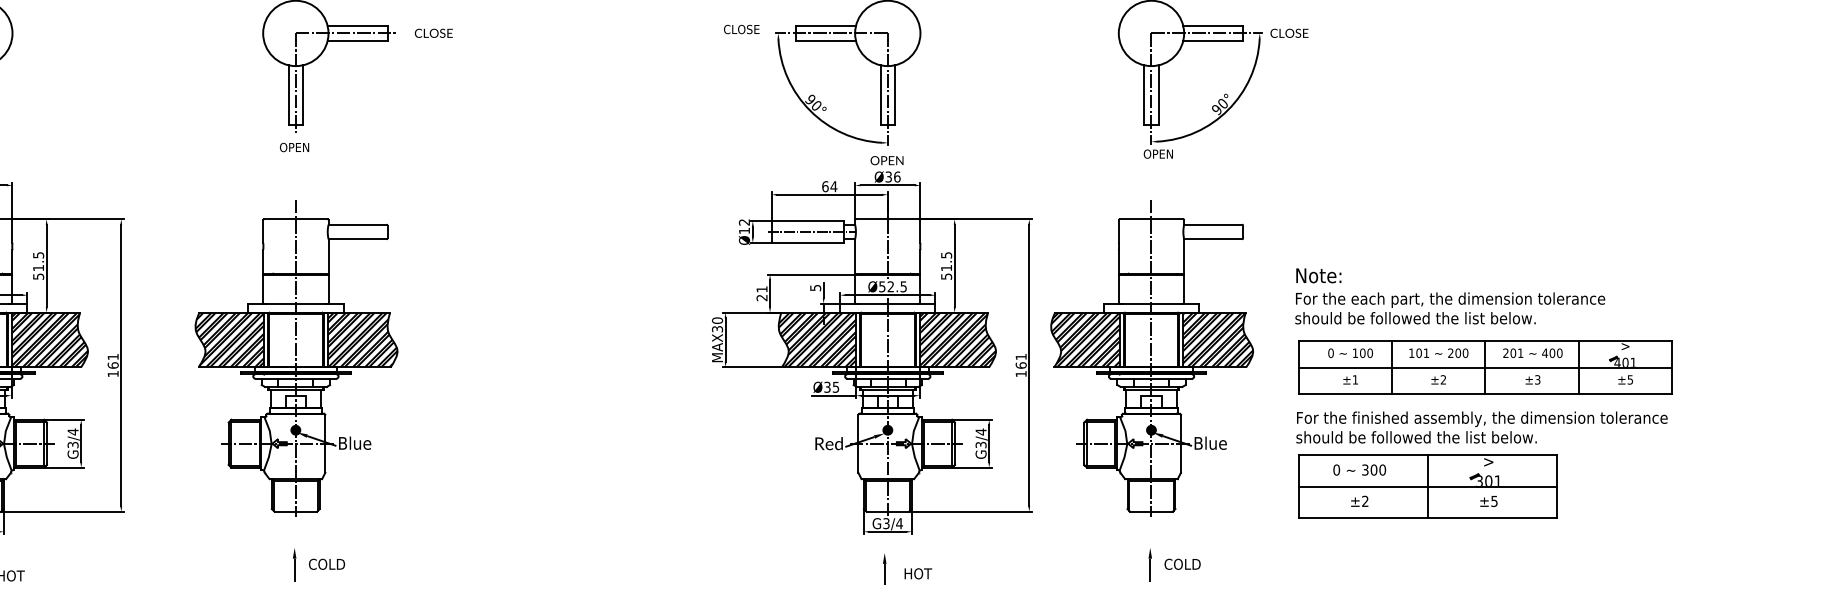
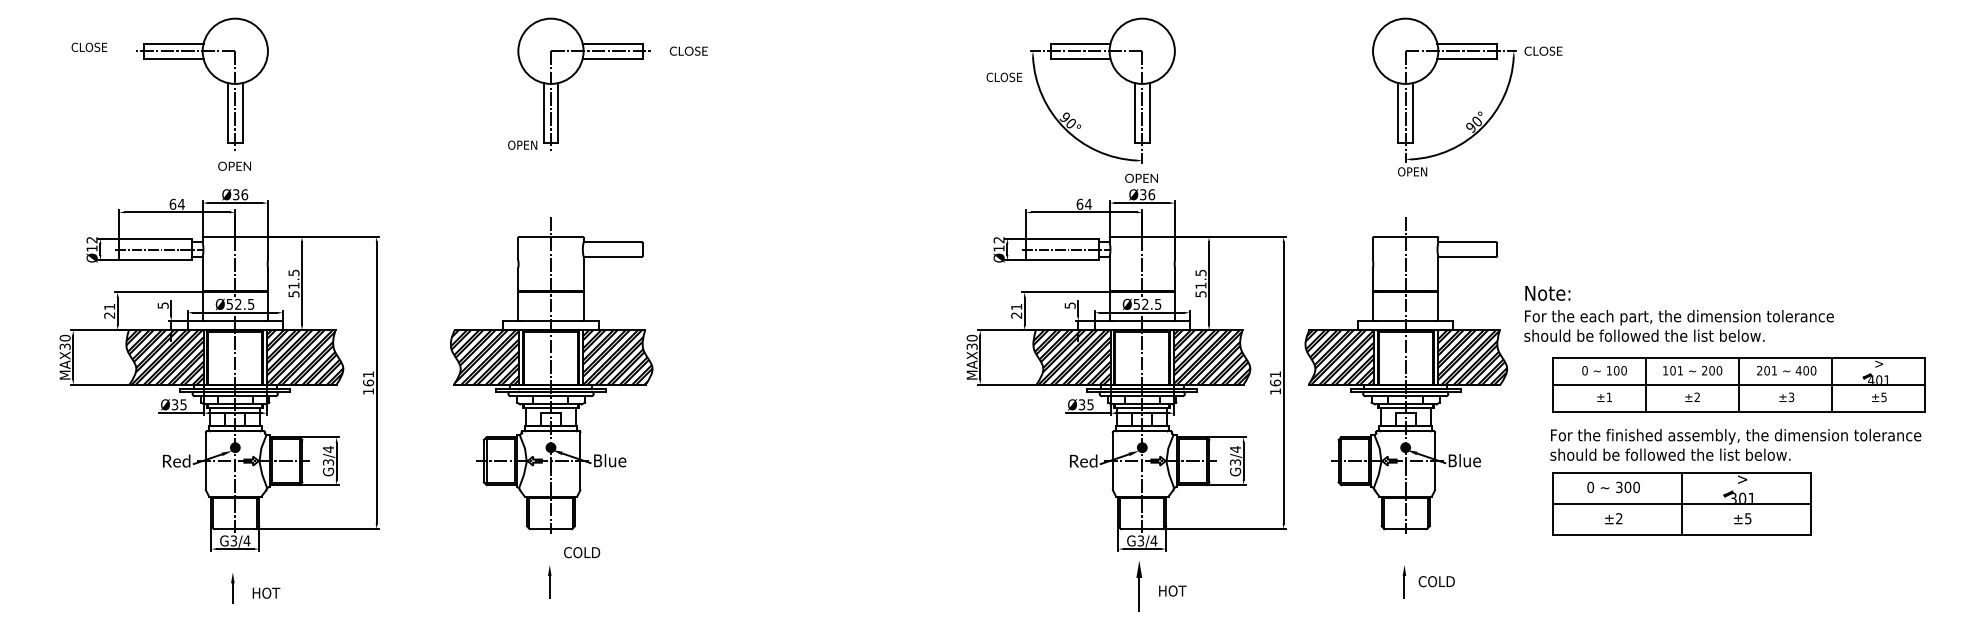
text: (741, 28) -> (1004, 76), moved
text: (294, 146) -> (522, 144), moved
text: (1449, 295) -> (1678, 313), moved
text: (327, 564) -> (582, 552), moved
part: (884, 569) -> (1138, 586), size x1.6

